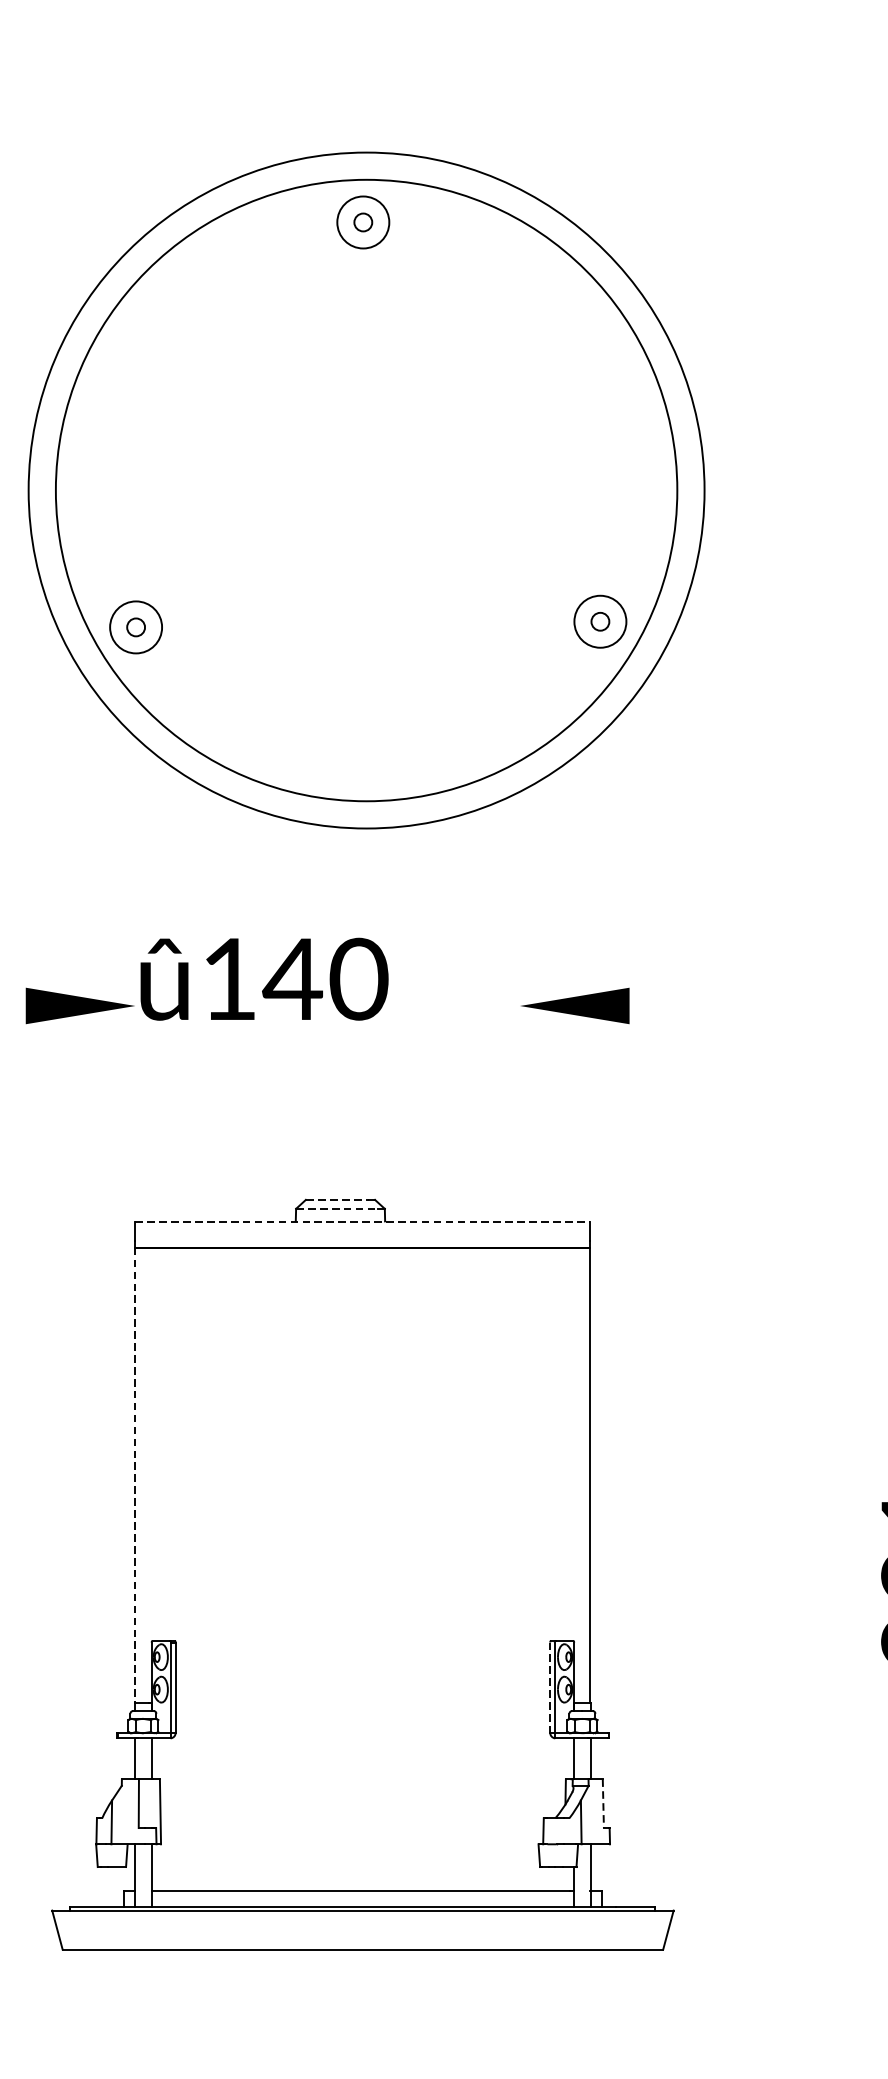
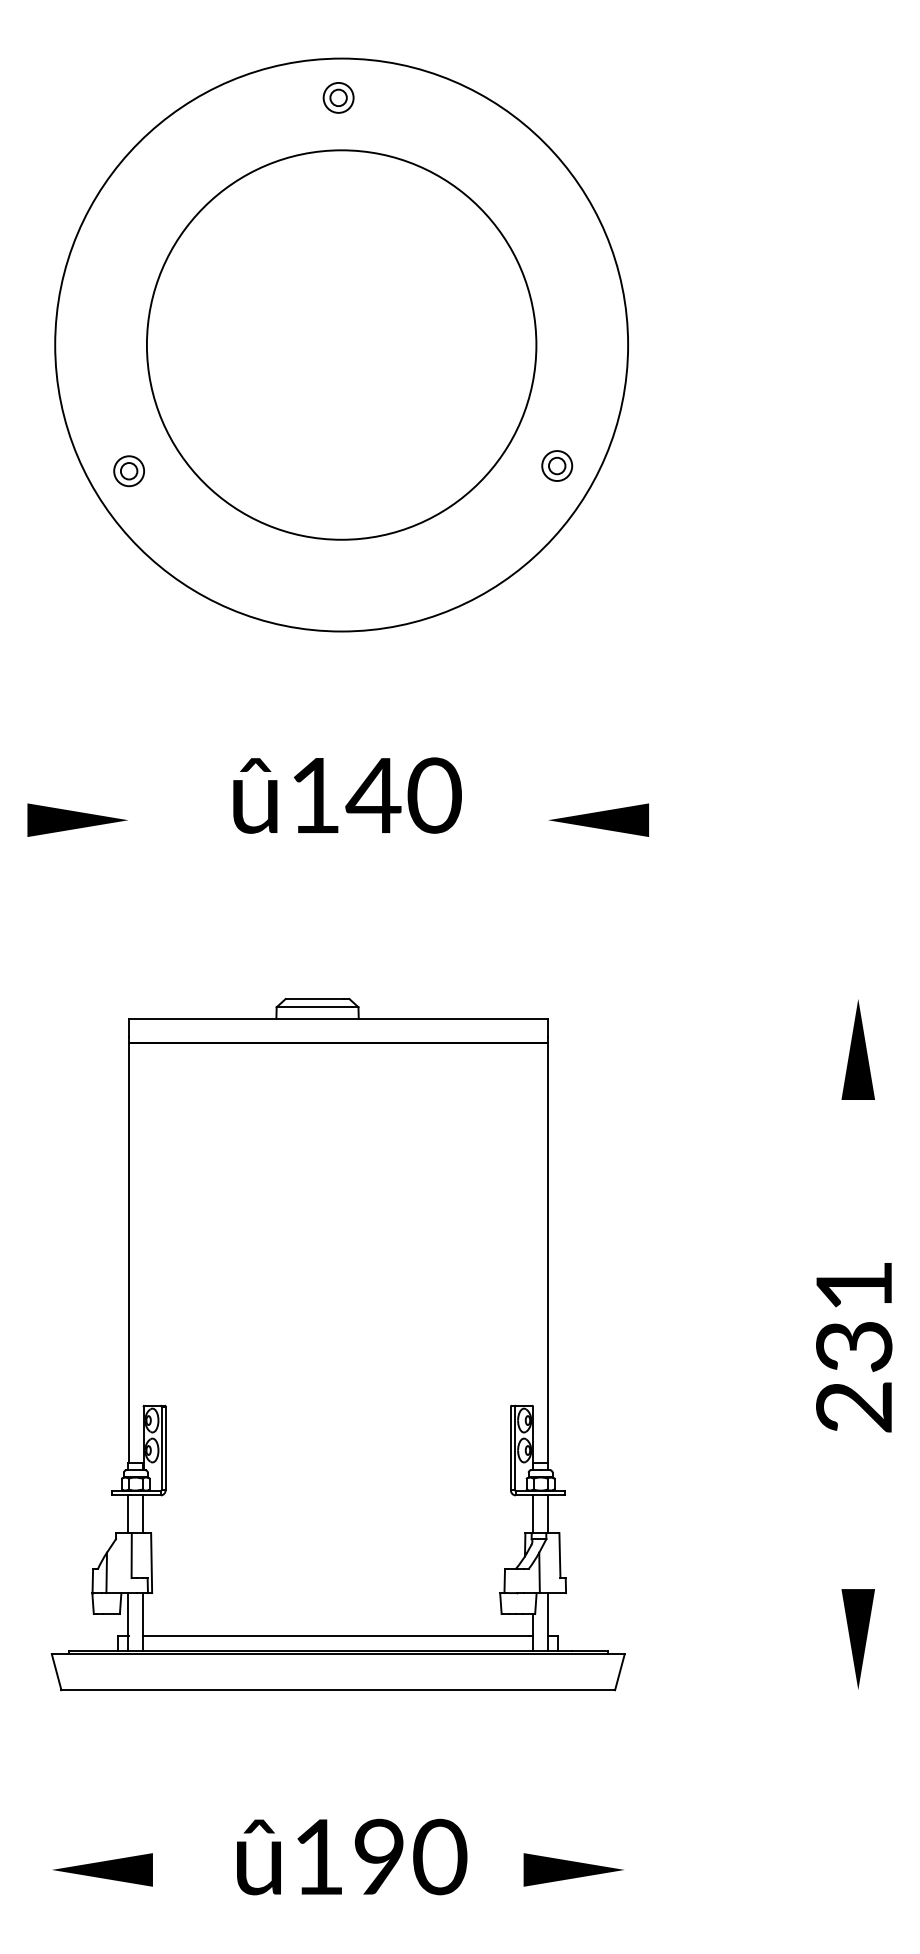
circle: (363, 222) -> (338, 97), size x0.62
circle: (366, 489) -> (341, 344), size x0.62
circle: (600, 622) -> (557, 466), size x0.62
circle: (136, 627) -> (129, 471), size x0.62
text: (264, 979) -> (347, 795), moved
part: (574, 1005) -> (598, 819), moved
line: (338, 1199) -> (315, 998), dashed -> solid
line: (337, 1209) -> (314, 1007), dashed -> solid
line: (363, 1222) -> (338, 1019), dashed -> solid
line: (135, 1474) -> (128, 1252), dashed -> solid
line: (549, 1688) -> (510, 1449), dashed -> solid
line: (602, 1804) -> (559, 1556), dashed -> solid

